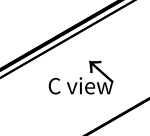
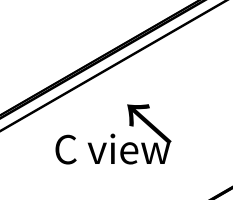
text: (80, 77) -> (112, 134), moved

